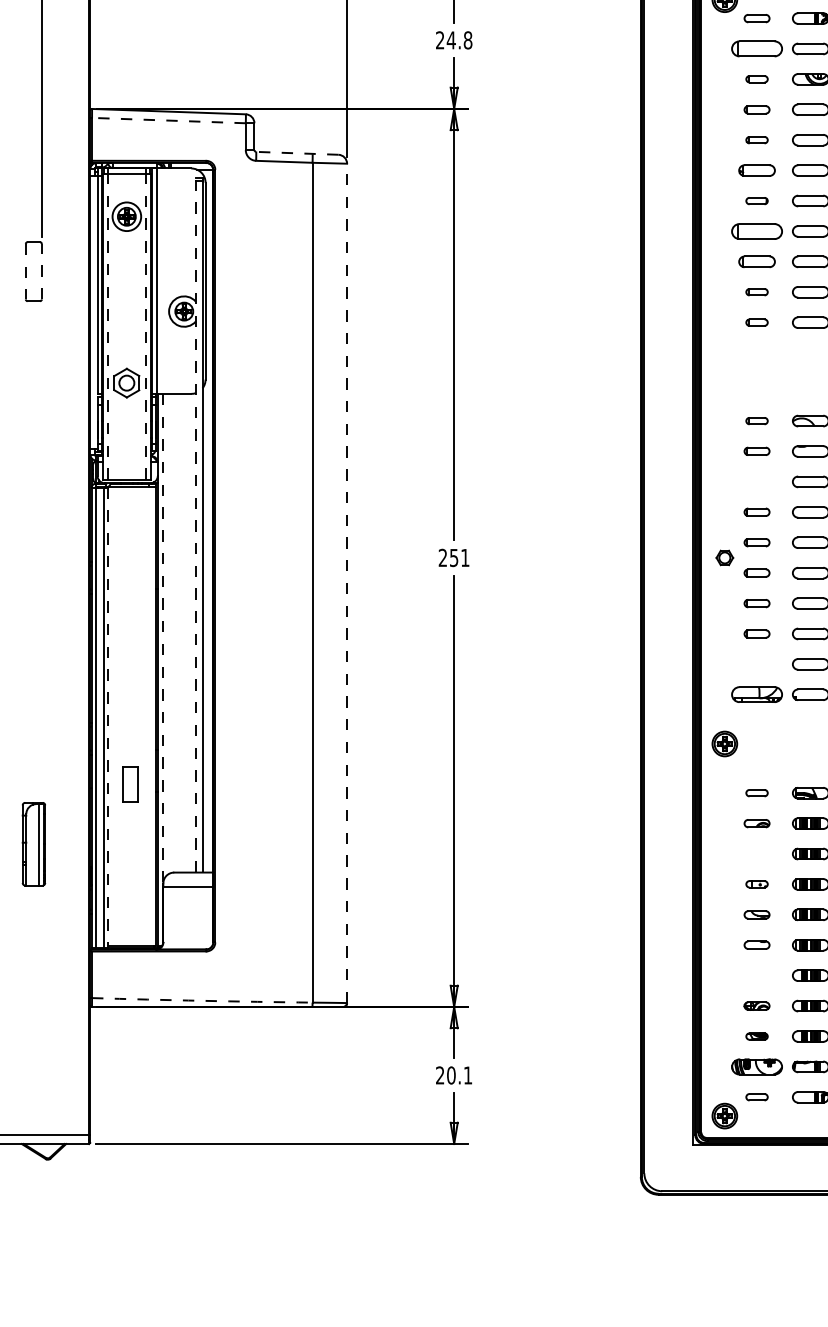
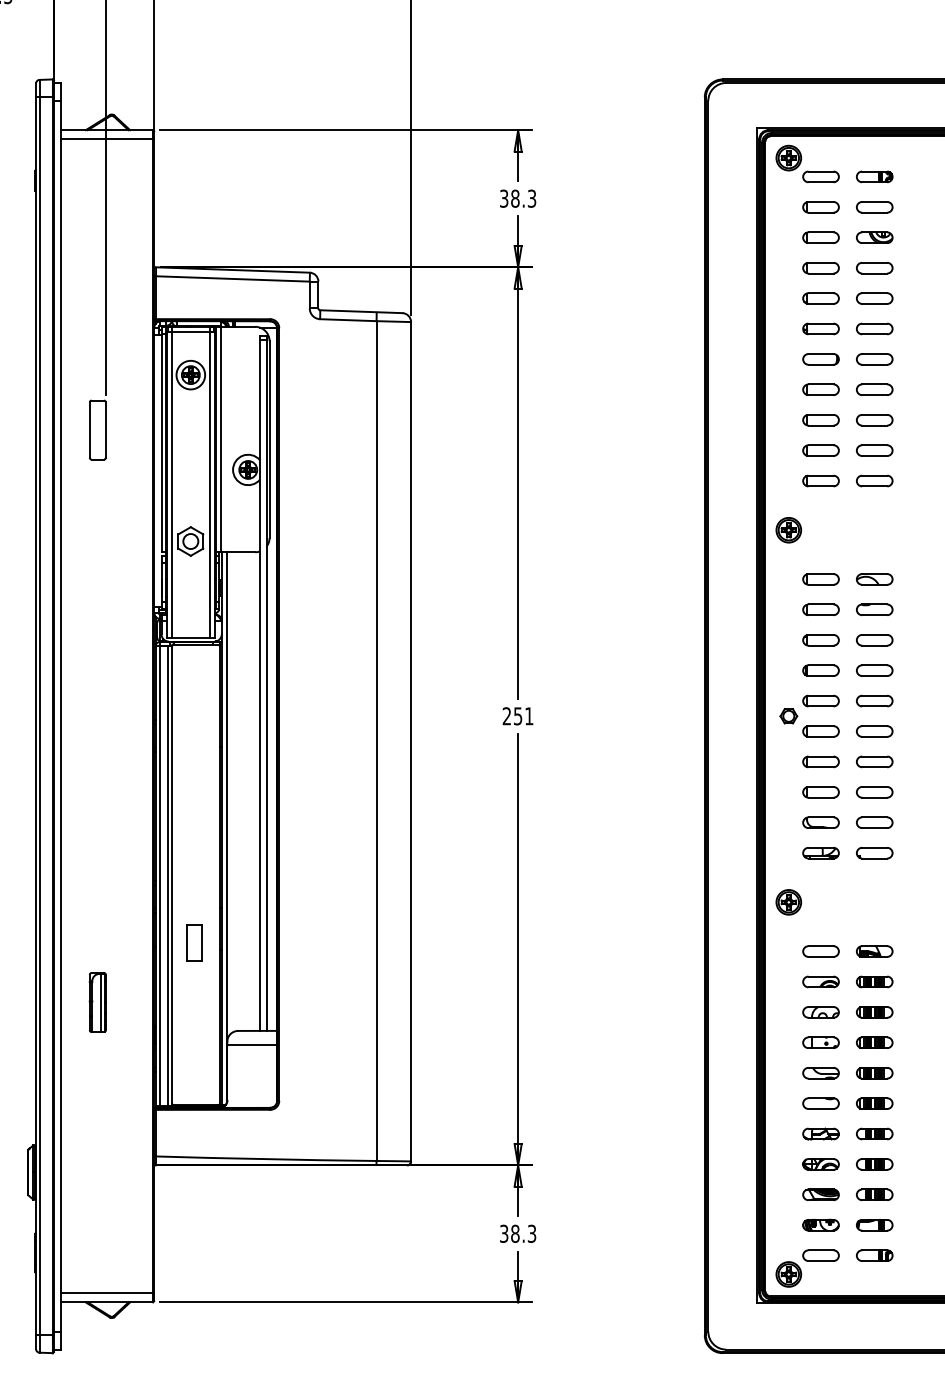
part: (756, 18) -> (820, 176), size x1.43
text: (454, 40) -> (518, 198), 24.8 -> 38.3
part: (756, 49) -> (820, 207), size x0.71
part: (756, 79) -> (820, 237), size x1.67
part: (756, 110) -> (820, 268), size x1.43
line: (168, 120) -> (232, 278), dashed -> solid
part: (756, 140) -> (820, 298), size x1.67
line: (296, 153) -> (360, 311), dashed -> solid
part: (756, 201) -> (820, 359), size x1.67
part: (756, 231) -> (820, 389), size x0.71
line: (25, 272) -> (89, 430), dashed -> solid
line: (41, 272) -> (105, 430), dashed -> solid
part: (756, 292) -> (820, 450), size x1.67
part: (756, 322) -> (820, 480), size x1.67
line: (108, 327) -> (172, 485), dashed -> solid
line: (145, 327) -> (209, 485), dashed -> solid
part: (724, 372) -> (788, 530), added
part: (756, 421) -> (820, 579), size x1.67
part: (756, 451) -> (820, 609), size x1.43
part: (756, 482) -> (820, 640), added
part: (756, 512) -> (820, 670), size x1.43
line: (195, 524) -> (259, 682), dashed -> solid
part: (756, 542) -> (820, 700), size x1.43
part: (756, 573) -> (820, 731), size x1.43
line: (347, 583) -> (411, 741), dashed -> solid
part: (756, 603) -> (820, 761), size x1.43
part: (756, 634) -> (820, 792), size x1.43
part: (756, 664) -> (820, 822), added
line: (162, 669) -> (226, 827), dashed -> solid
part: (756, 695) -> (820, 853), size x0.71
line: (108, 716) -> (172, 874), dashed -> solid
part: (756, 793) -> (820, 951), size x1.67
part: (756, 823) -> (820, 981), size x1.43
part: (33, 844) -> (97, 1002), size x0.71
part: (756, 854) -> (820, 1012), added
part: (756, 884) -> (820, 1042), size x1.67
part: (756, 915) -> (820, 1073), size x1.43
part: (756, 945) -> (820, 1103), size x1.43
part: (756, 975) -> (820, 1133), added
arc: (202, 1001) -> (266, 1159), dashed -> solid
part: (756, 1006) -> (820, 1164), size x1.43
part: (756, 1036) -> (820, 1194), size x1.67
part: (756, 1066) -> (820, 1224), size x0.71
text: (454, 1075) -> (518, 1233), 20.1 -> 38.3
part: (756, 1097) -> (820, 1255), size x1.67

